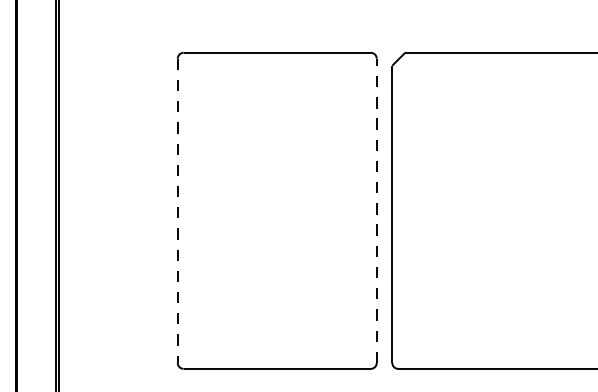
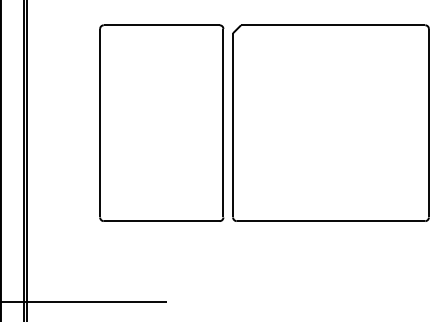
line: (376, 209) -> (223, 122), dashed -> solid
line: (178, 211) -> (100, 123), dashed -> solid

